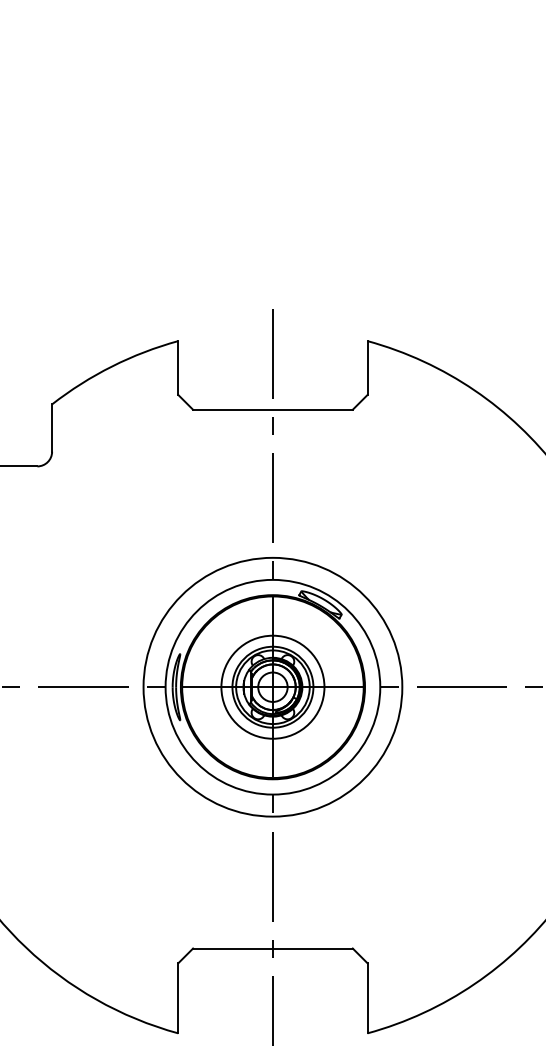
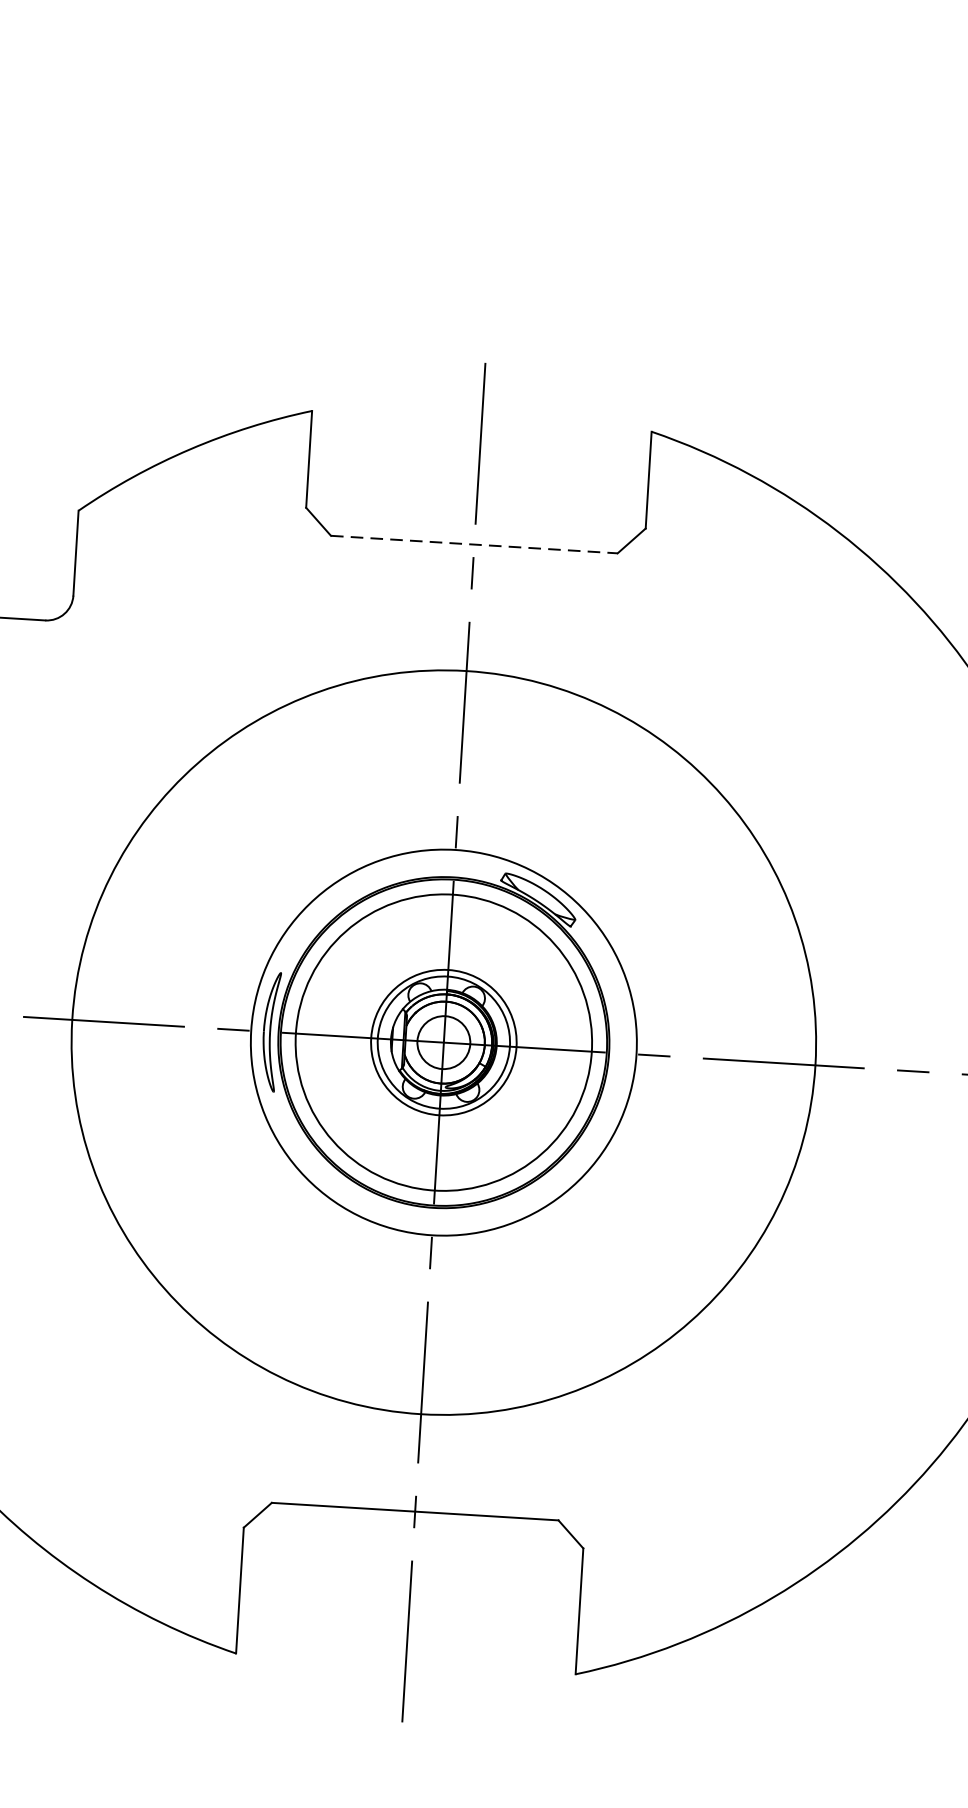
line: (272, 409) -> (473, 544), solid -> dashed
circle: (272, 686) -> (443, 1041), size x1.6
circle: (272, 686) -> (443, 1041), size x1.6

